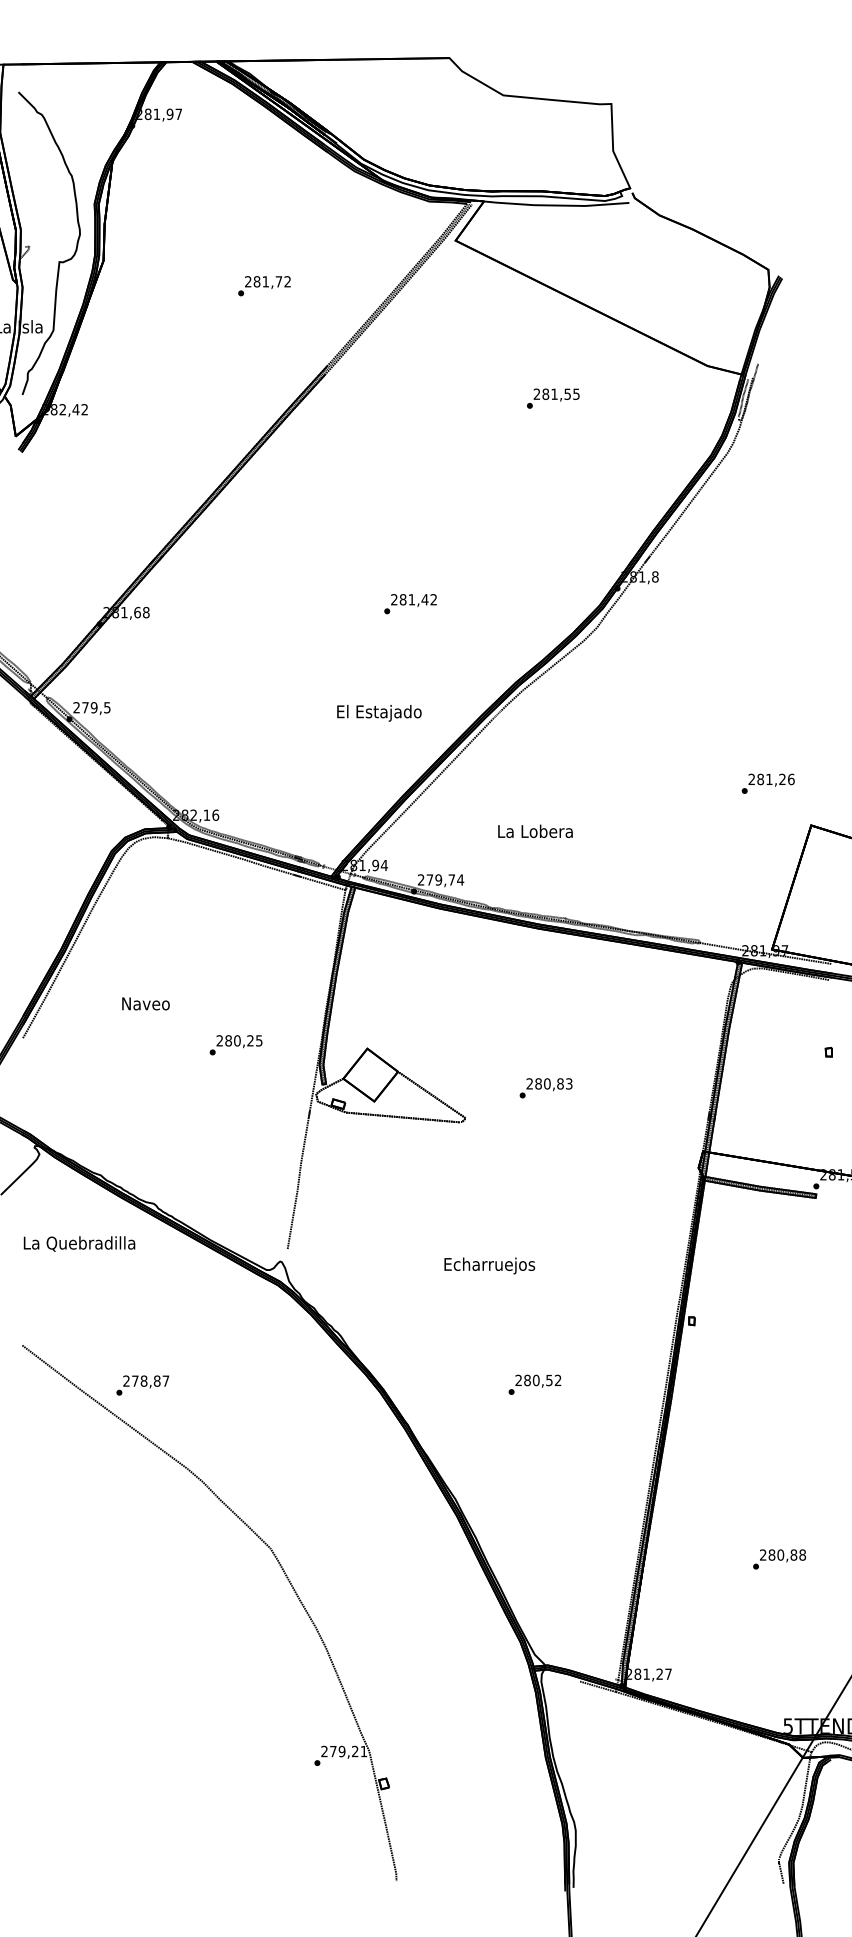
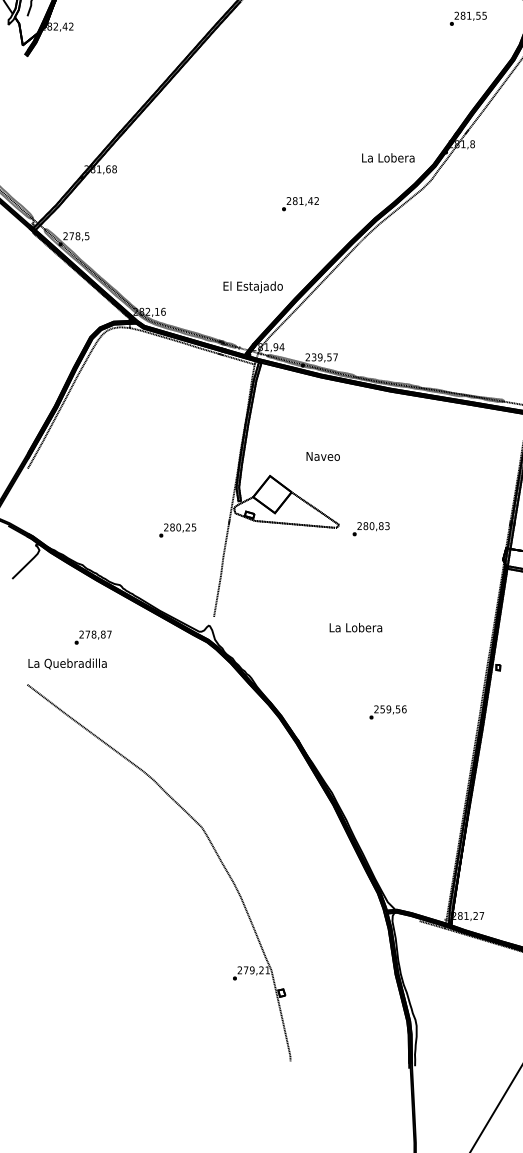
text: (553, 398) -> (468, 18), moved
text: (410, 604) -> (300, 204), moved
text: (93, 707) -> (77, 236), 279,5 -> 278,5
text: (379, 713) -> (253, 287), moved
text: (535, 831) -> (388, 158), moved
text: (445, 879) -> (325, 357), 279,74 -> 239,57
text: (145, 1003) -> (322, 456), moved
text: (235, 1045) -> (177, 530), moved
text: (545, 1088) -> (370, 529), moved
text: (79, 1243) -> (67, 663), moved
text: (489, 1265) -> (355, 628), Echarruejos -> La Lobera
text: (542, 1380) -> (393, 709), 280,52 -> 259,56
text: (142, 1385) -> (92, 637), moved

